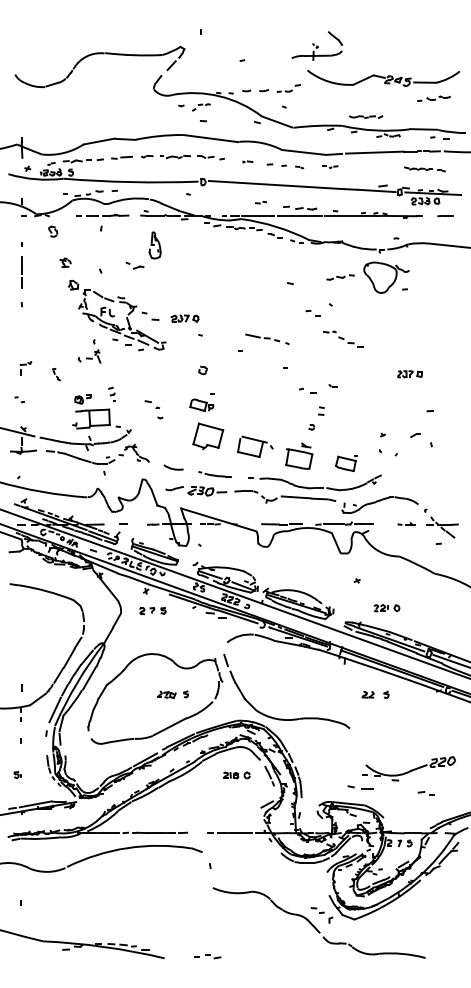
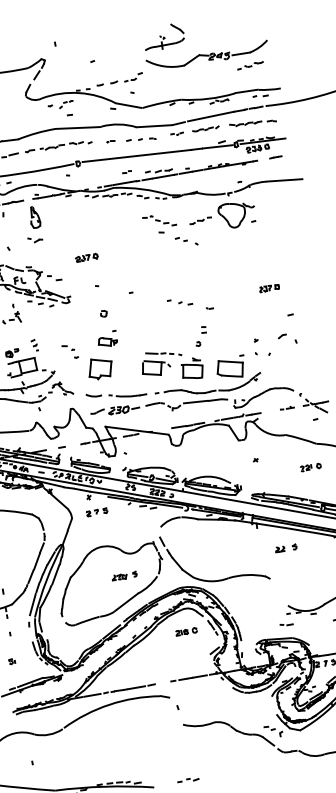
part: (317, 45) -> (163, 36), moved
line: (366, 116) -> (206, 128), moved
part: (424, 169) -> (252, 123), size x1.43
part: (154, 245) -> (34, 217), moved
part: (312, 313) -> (180, 239), moved
part: (184, 318) -> (86, 257), moved
part: (267, 338) -> (163, 353), moved
part: (343, 338) -> (159, 220), moved
part: (307, 390) -> (185, 303), moved
part: (208, 436) -> (100, 368), moved
part: (346, 463) -> (231, 368), size x1.67
part: (214, 474) -> (127, 395), size x1.43
part: (386, 608) -> (310, 467), moved
part: (359, 787) -> (285, 624), size x0.62

